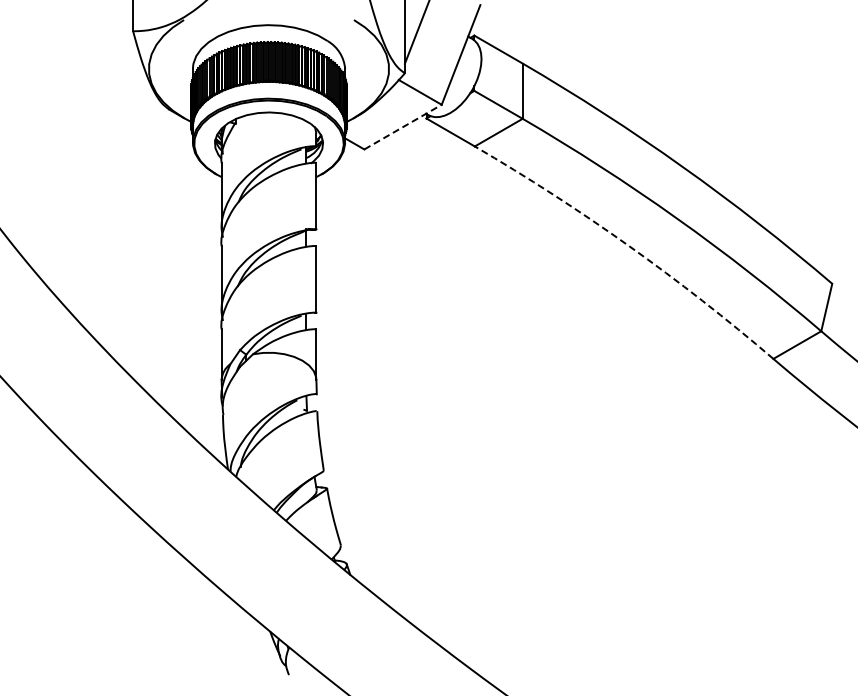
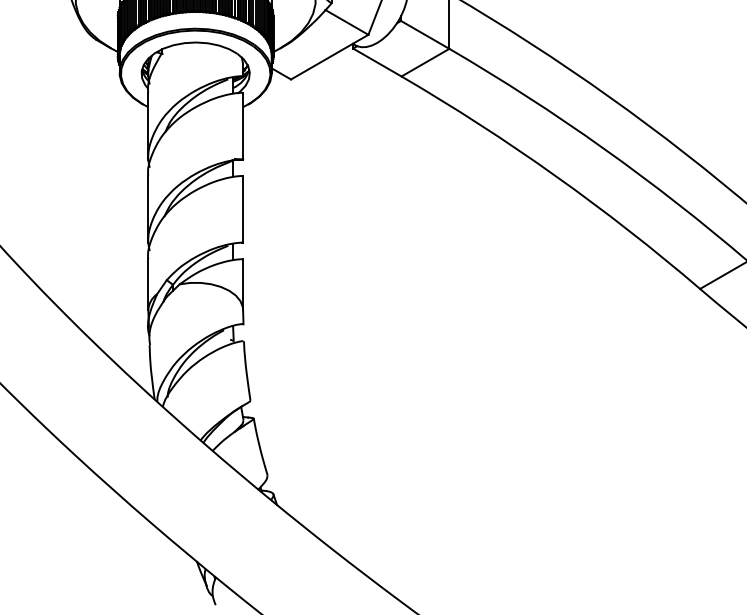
line: (403, 127) -> (330, 57), dashed -> solid
arc: (628, 245) -> (555, 175), dashed -> solid

